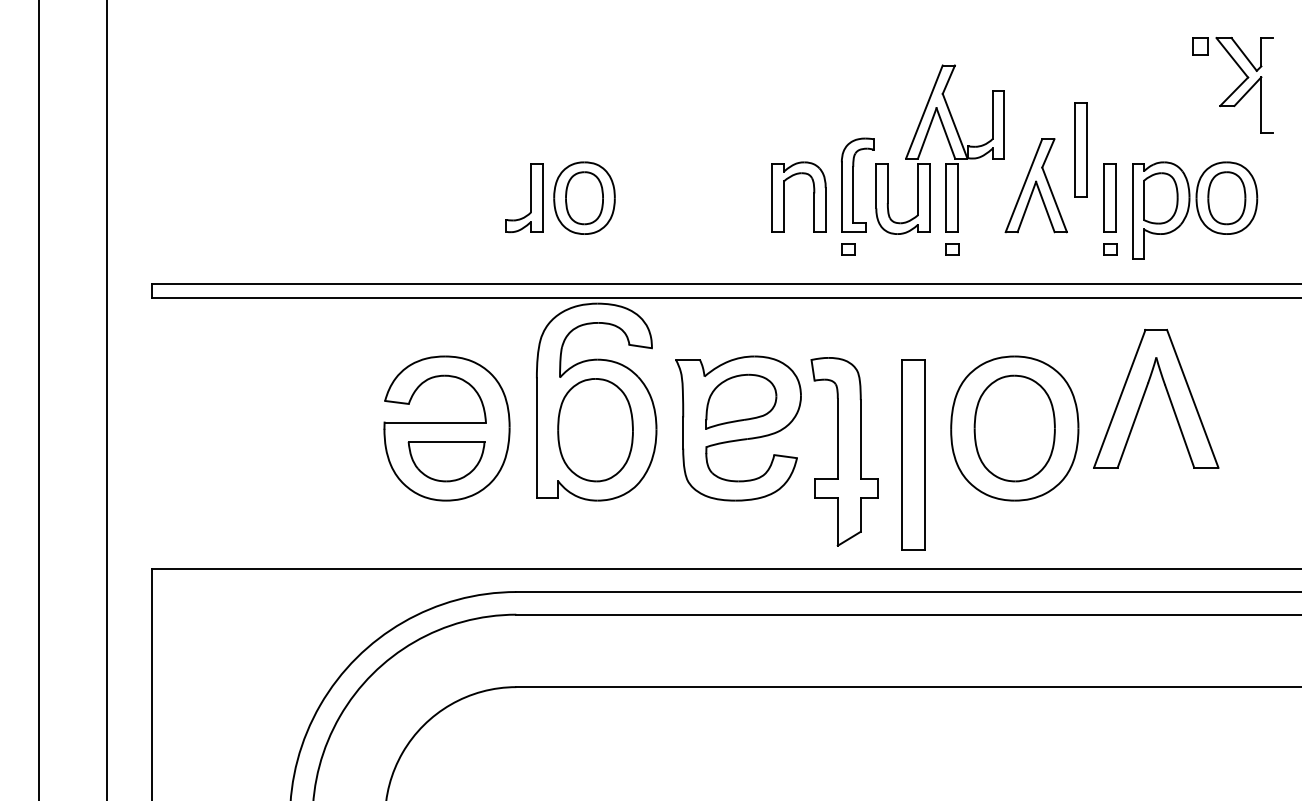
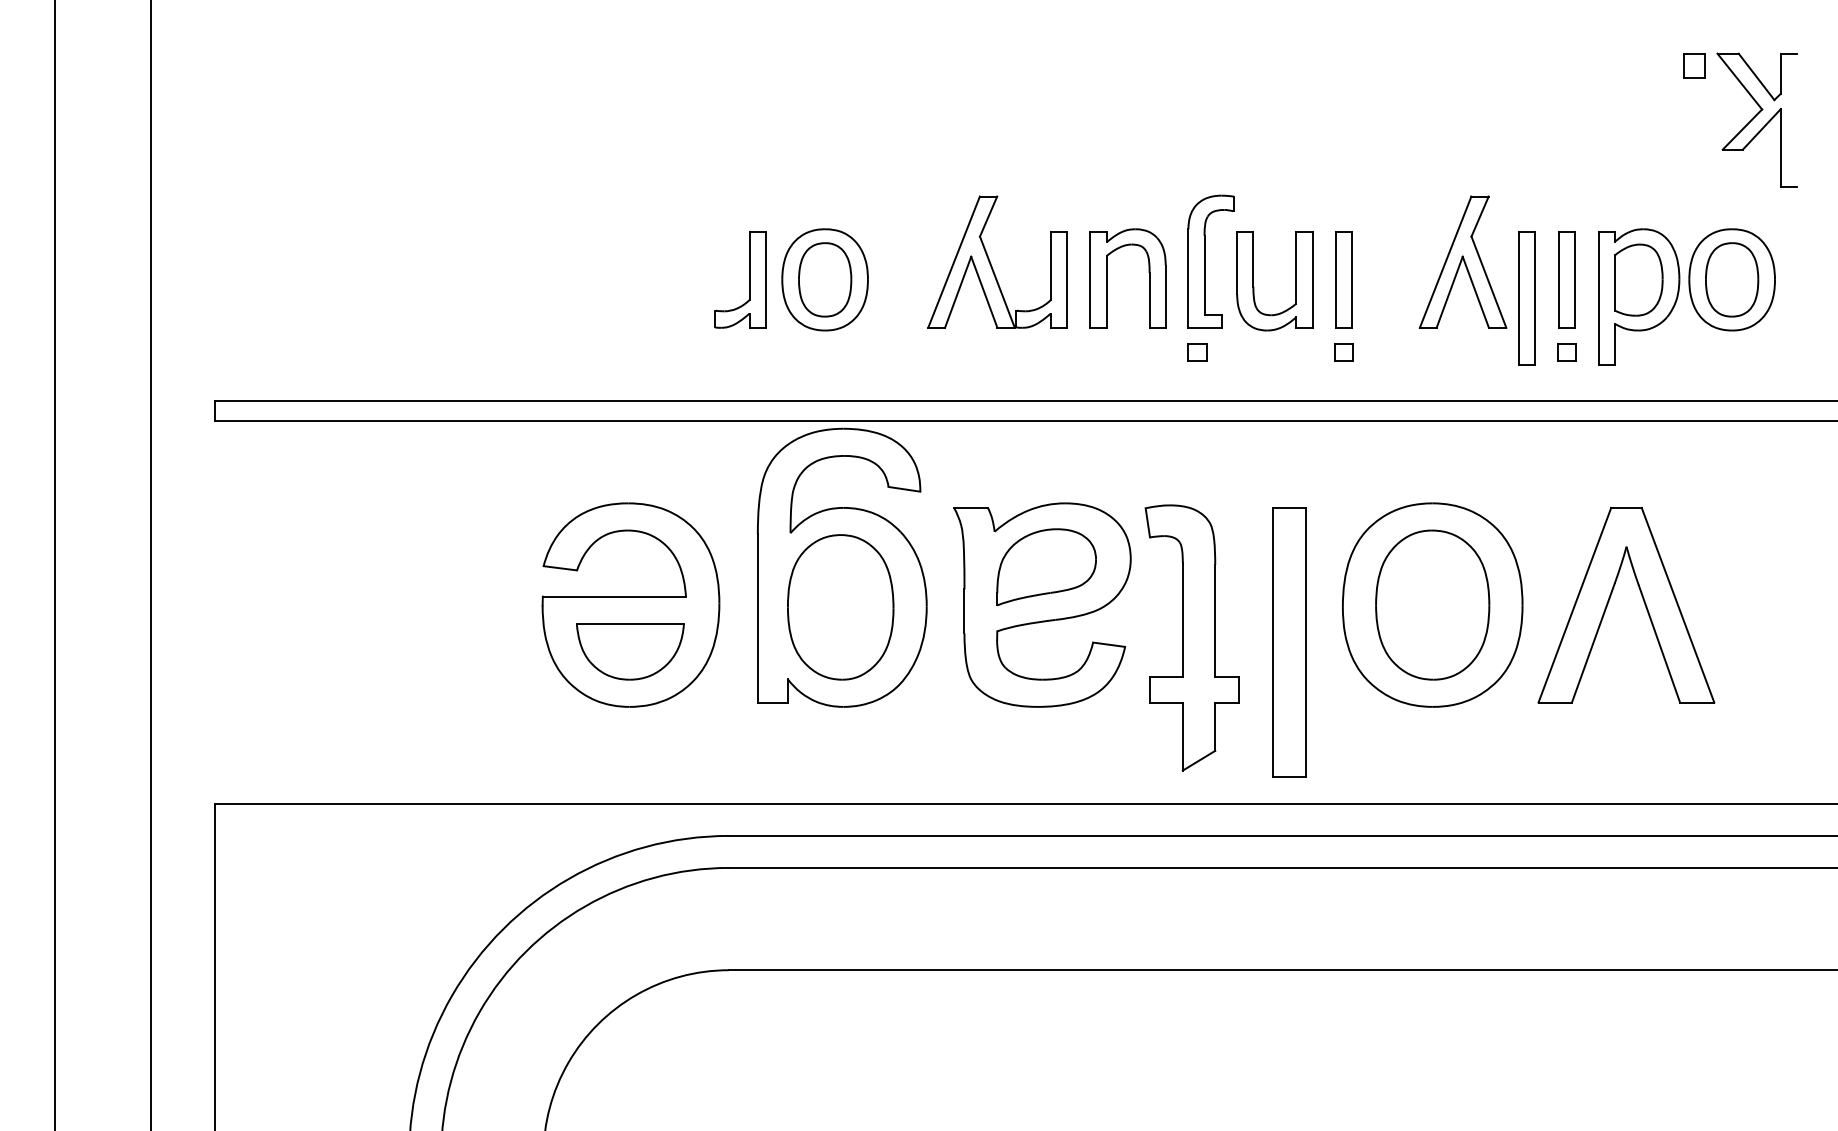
part: (950, 112) -> (991, 263), moved
part: (1080, 149) -> (1526, 298), moved
part: (1167, 394) -> (1642, 599), moved

